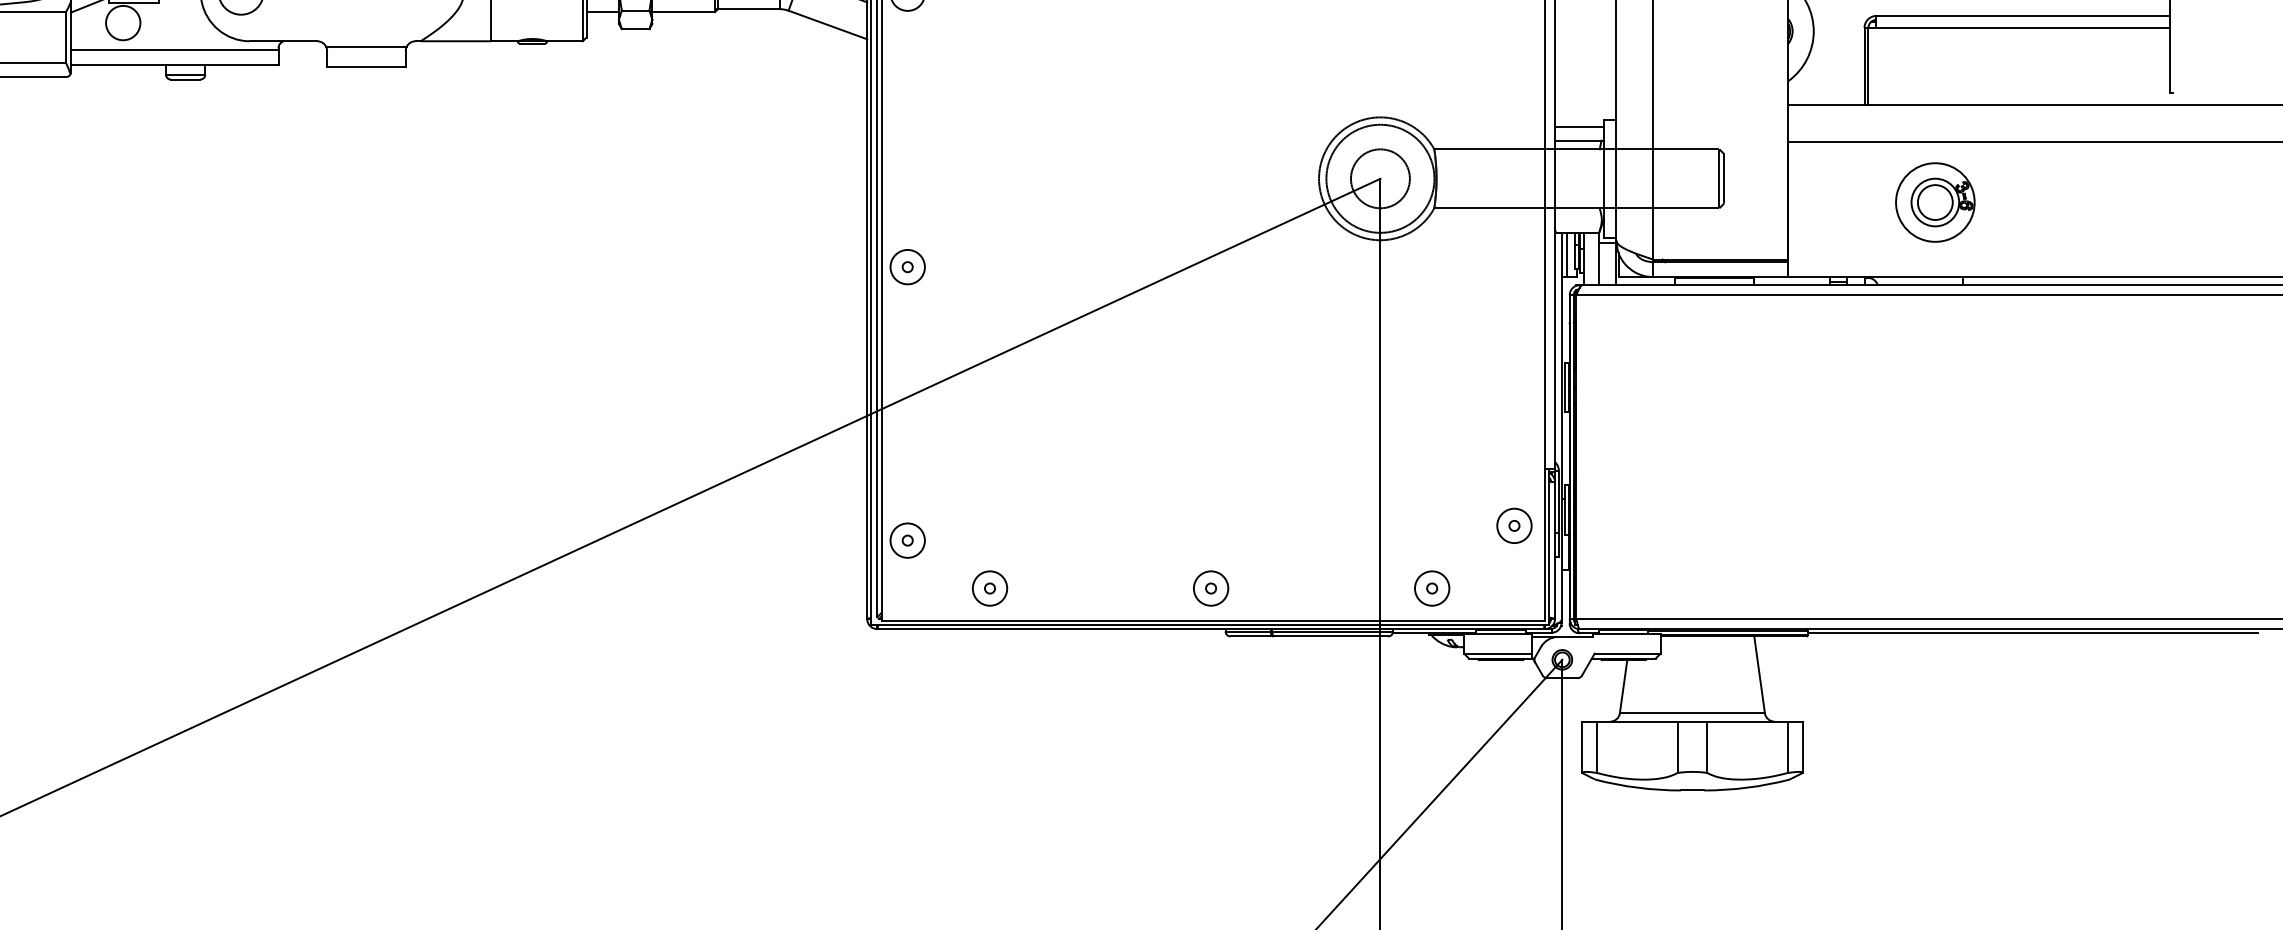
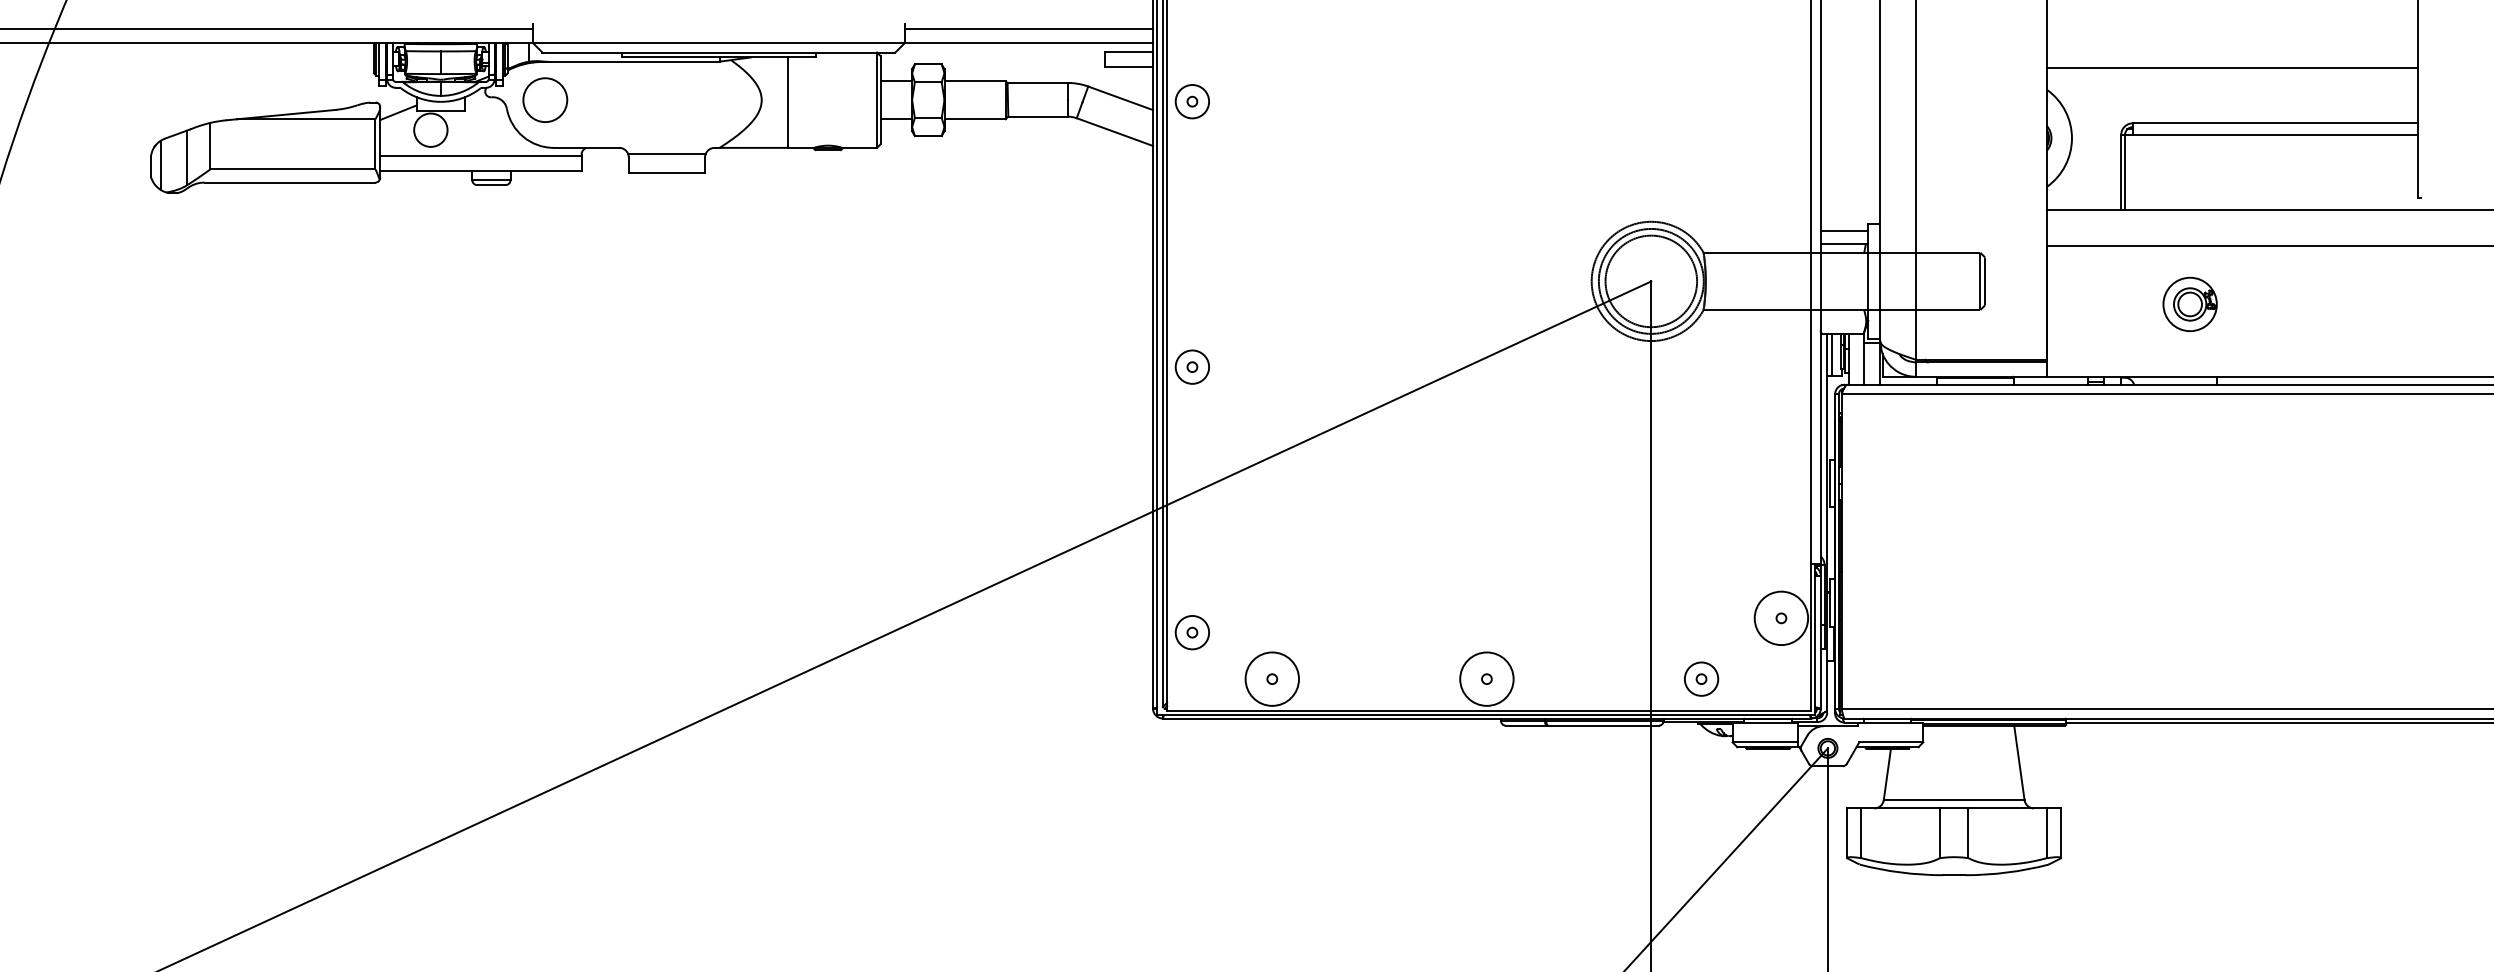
circle: (1379, 178) -> (1650, 281), size x1.6
part: (1935, 202) -> (2190, 304), size x0.7
circle: (1514, 526) -> (1781, 618), size x1.6
circle: (990, 587) -> (1272, 678), size x1.6
circle: (1210, 587) -> (1486, 678), size x1.6

